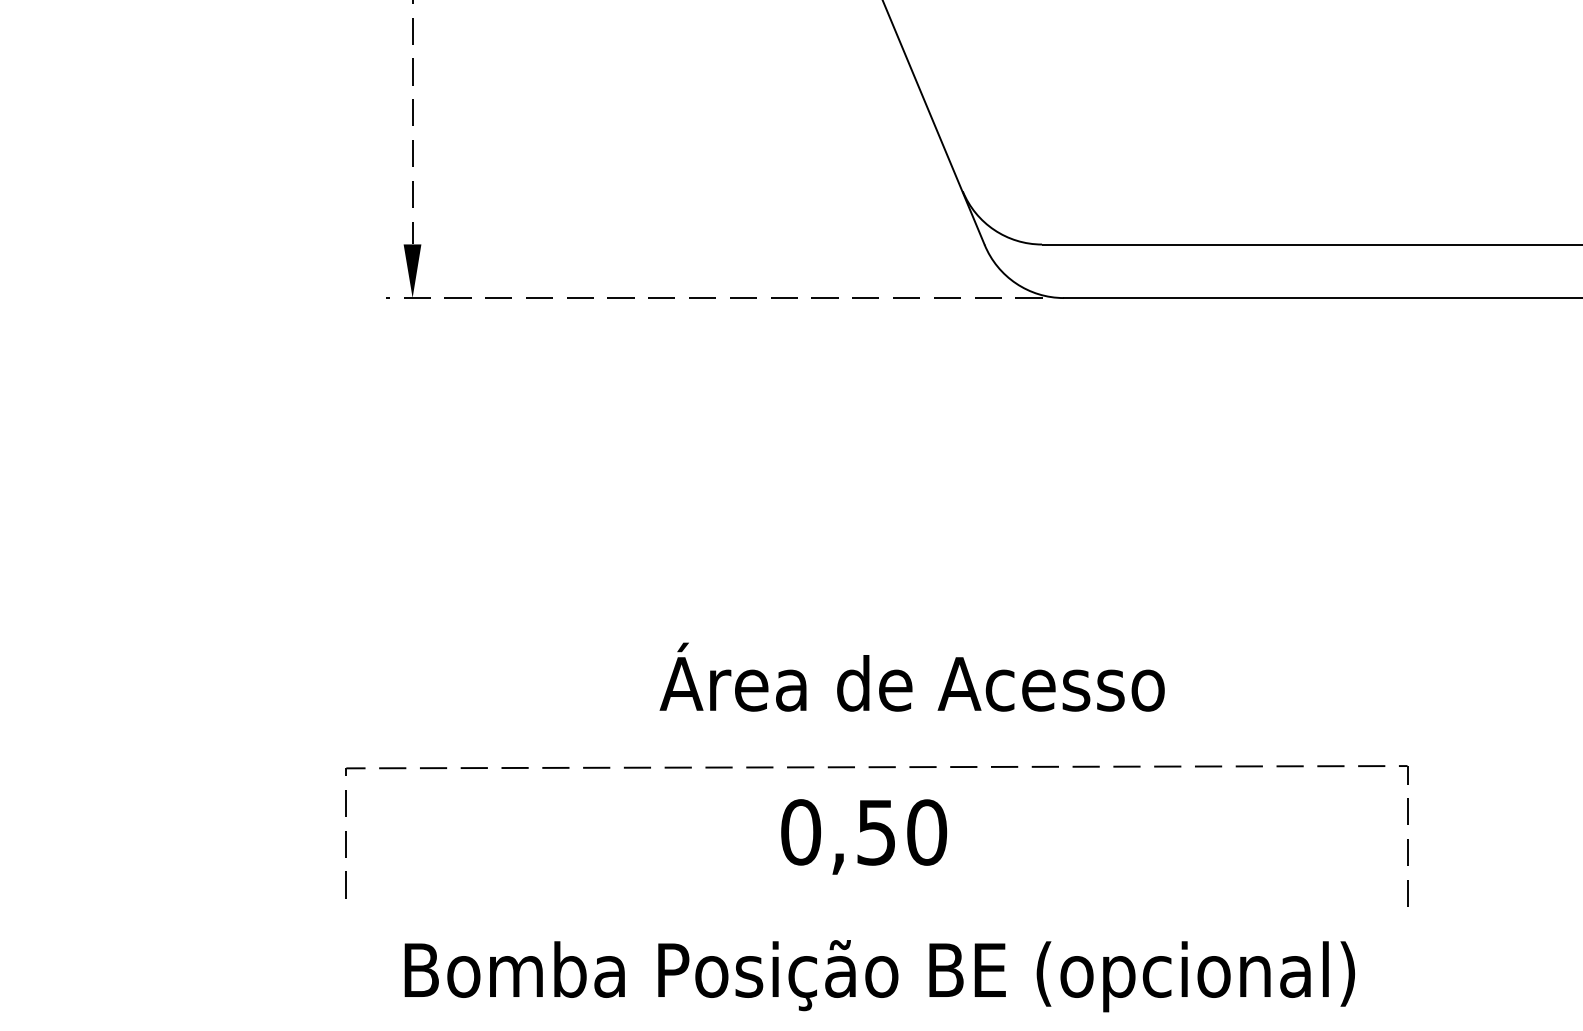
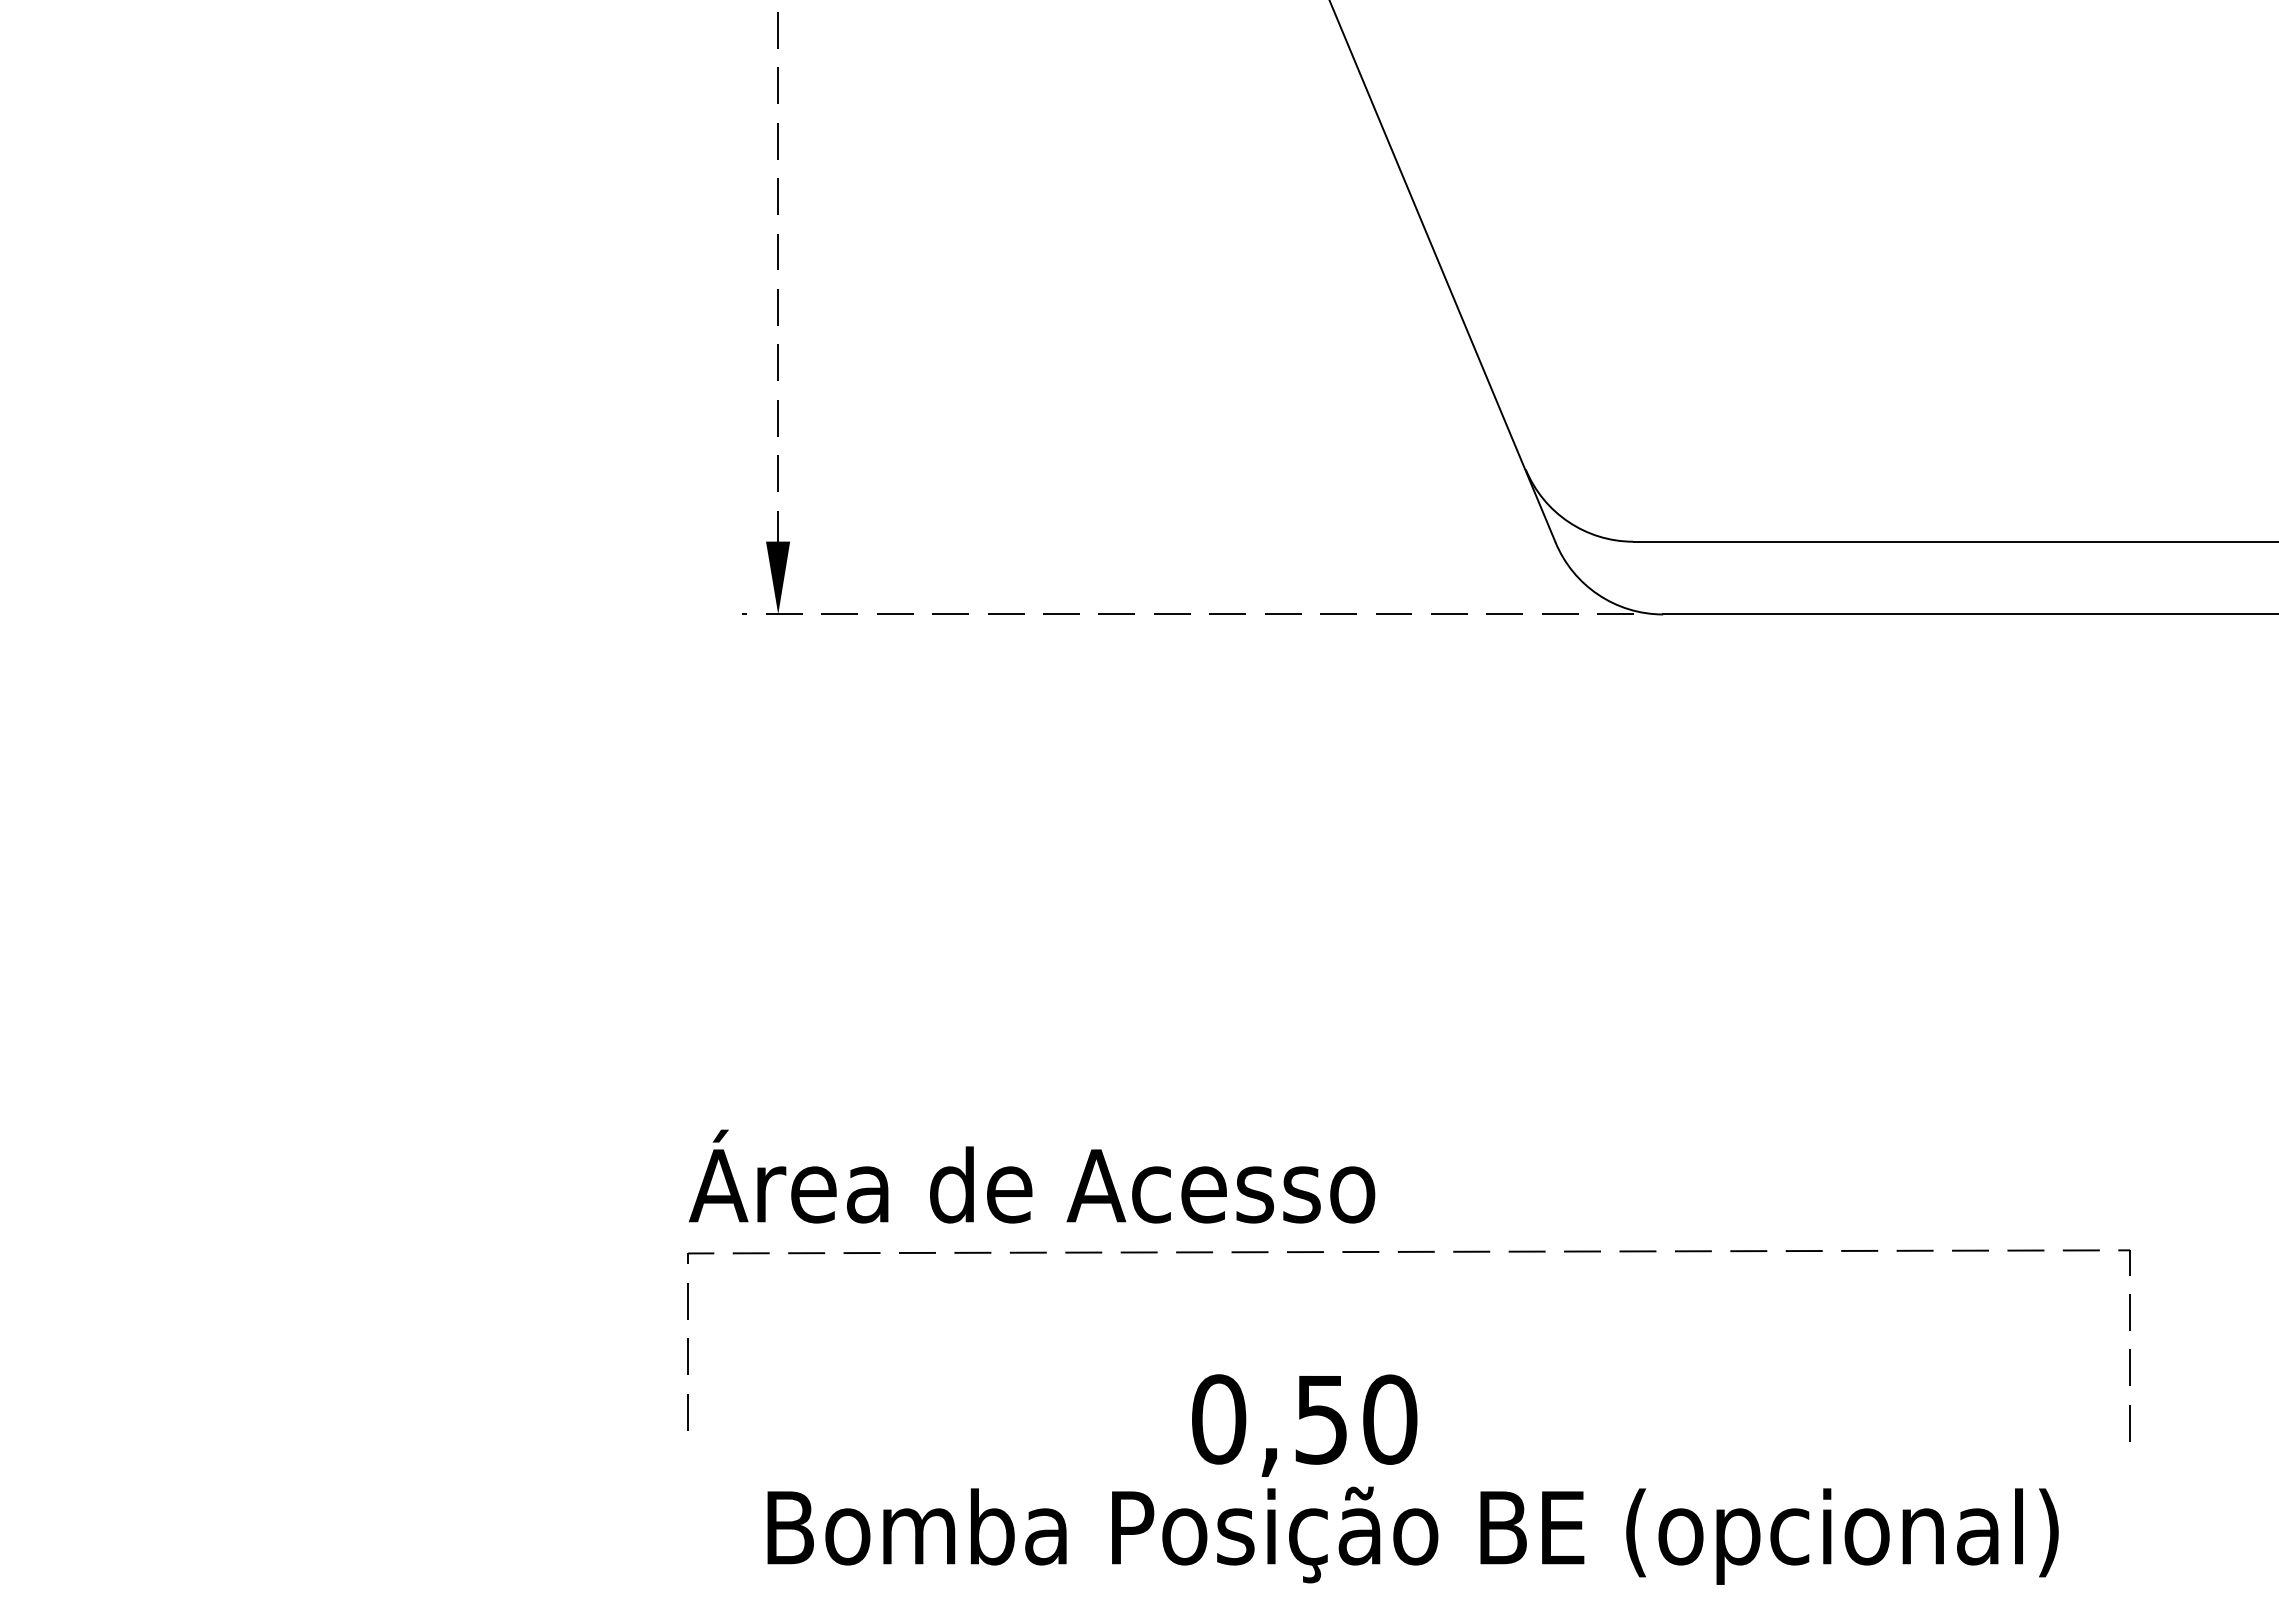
text: (912, 677) -> (1032, 1176), moved
text: (863, 836) -> (1304, 1425), moved

